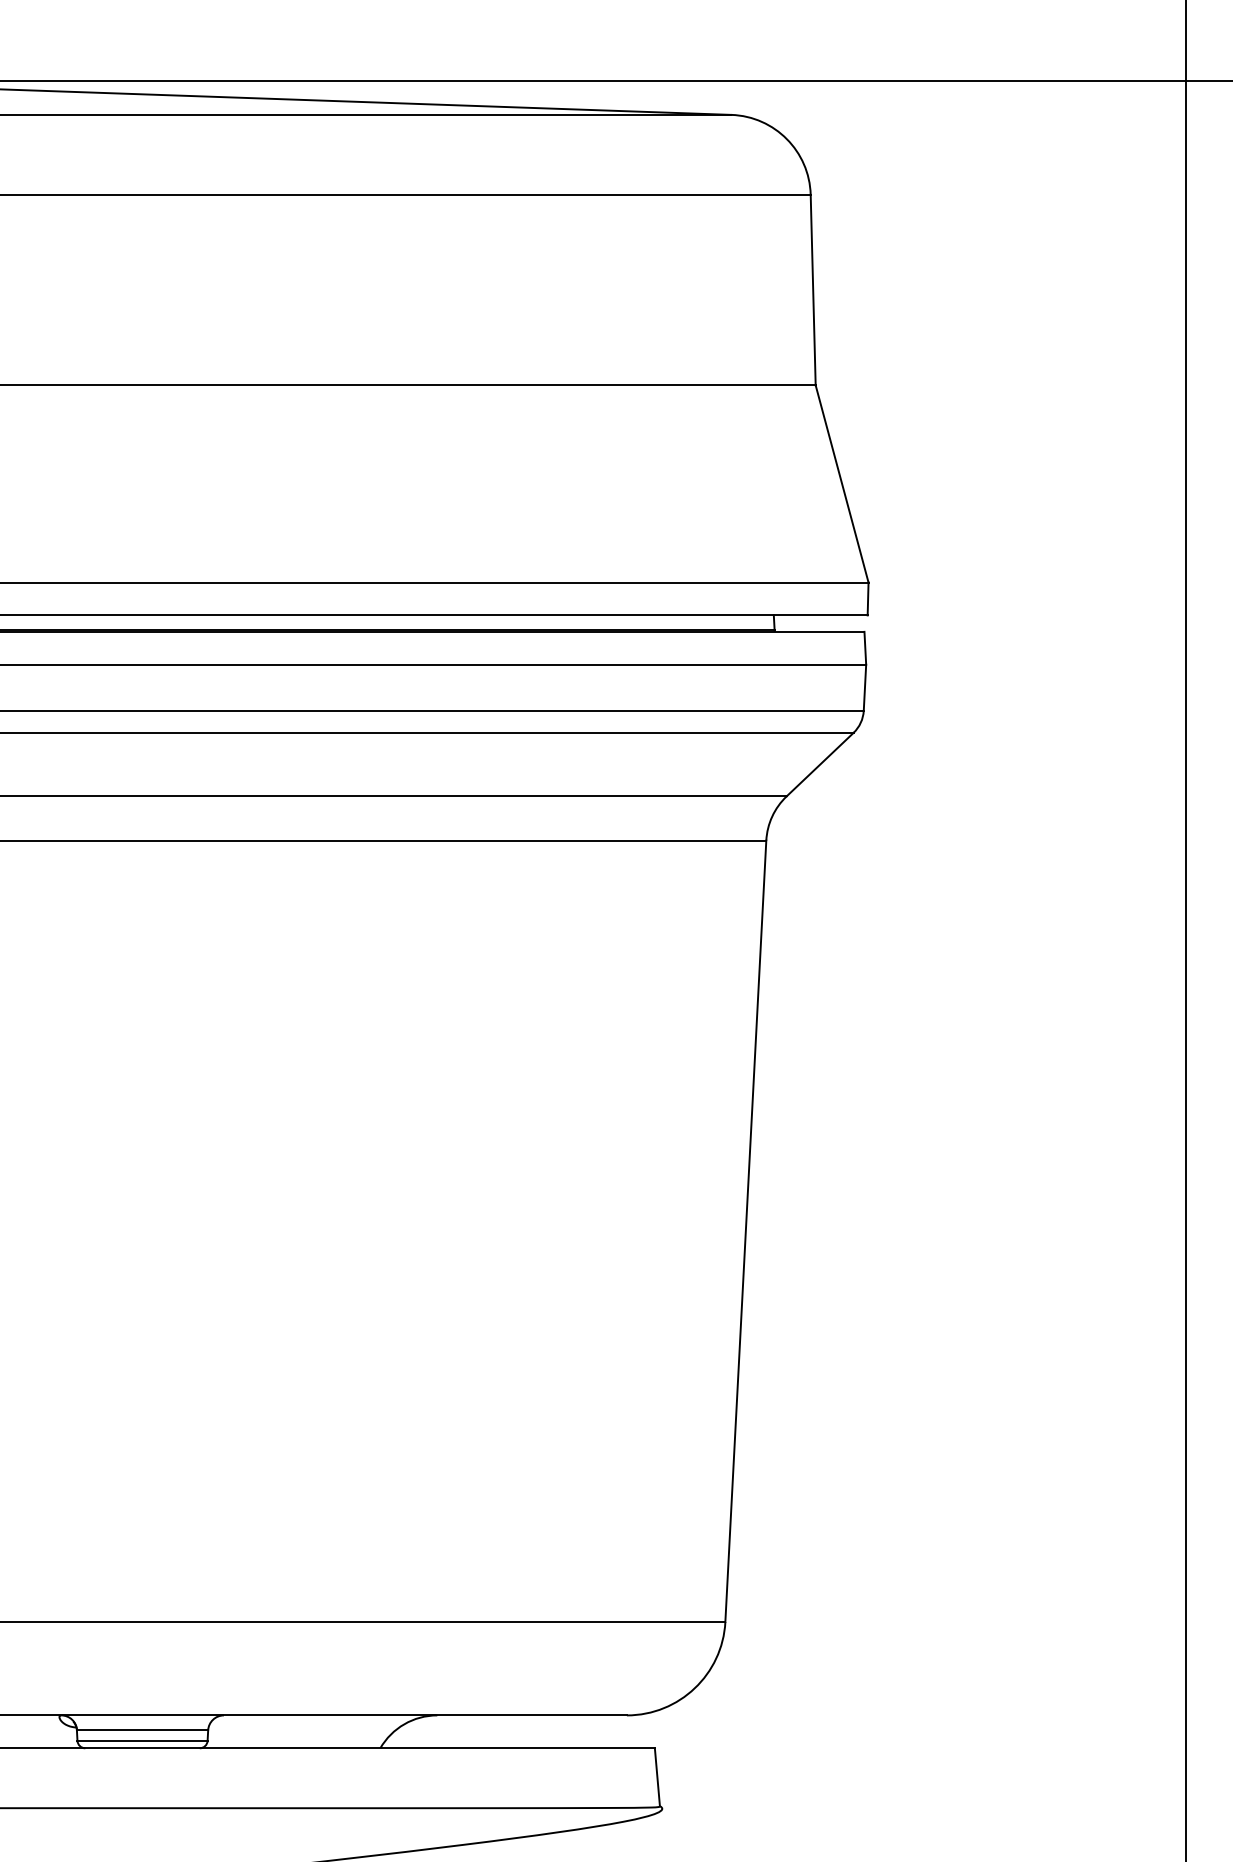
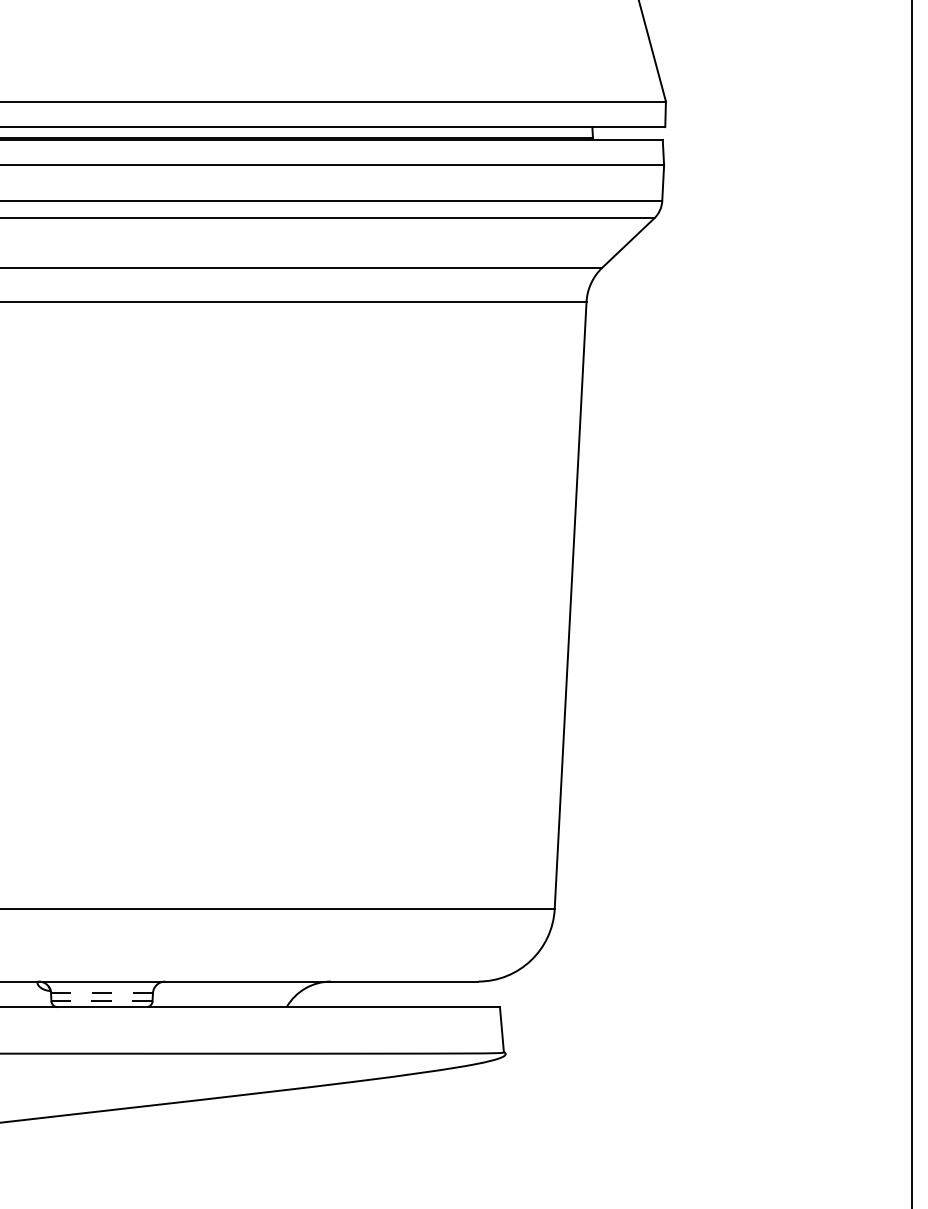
line: (142, 1730) -> (101, 993), solid -> dashed
line: (142, 1740) -> (101, 1001), solid -> dashed

